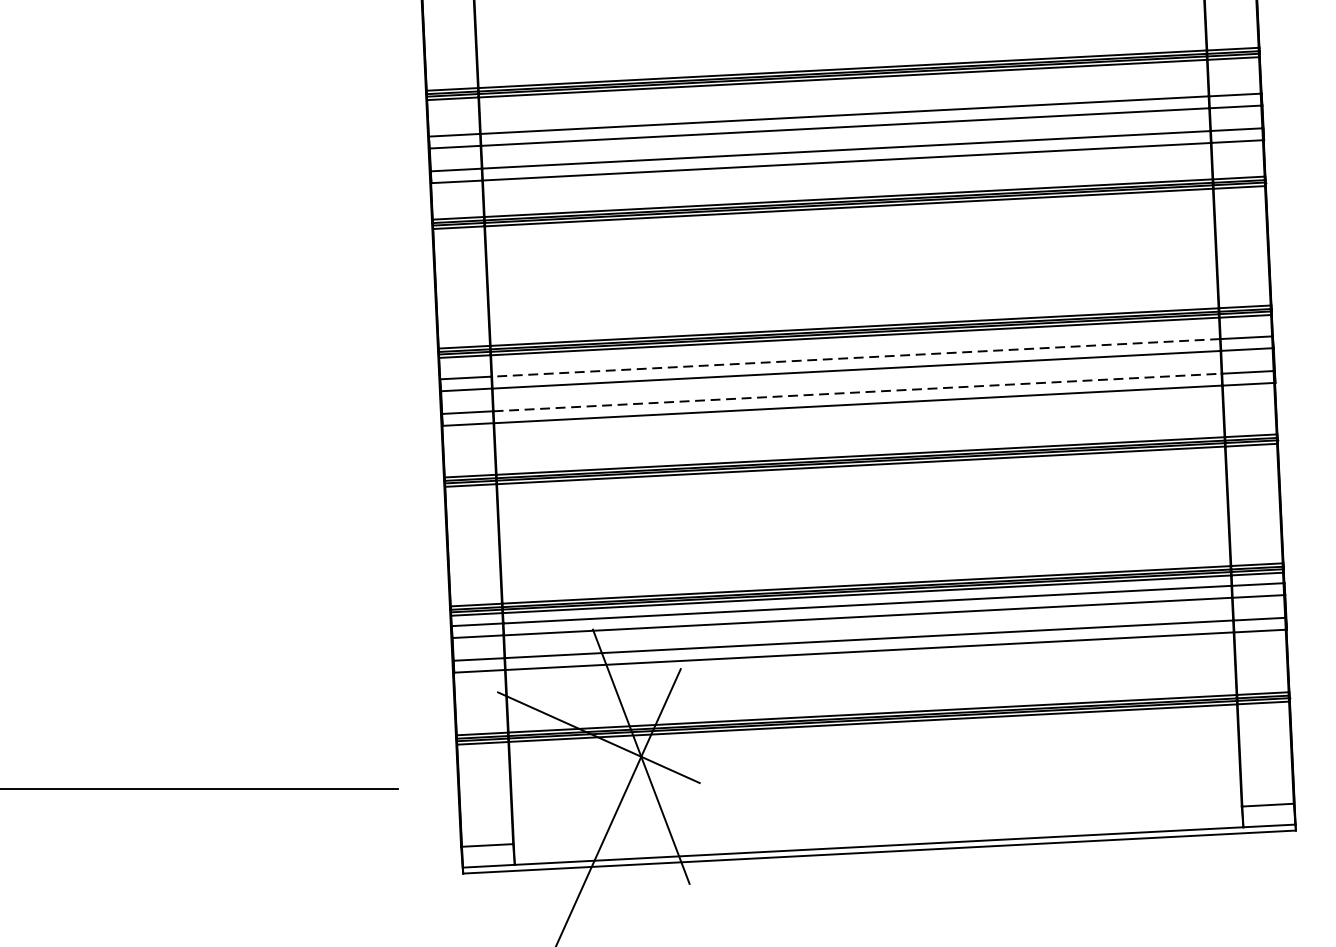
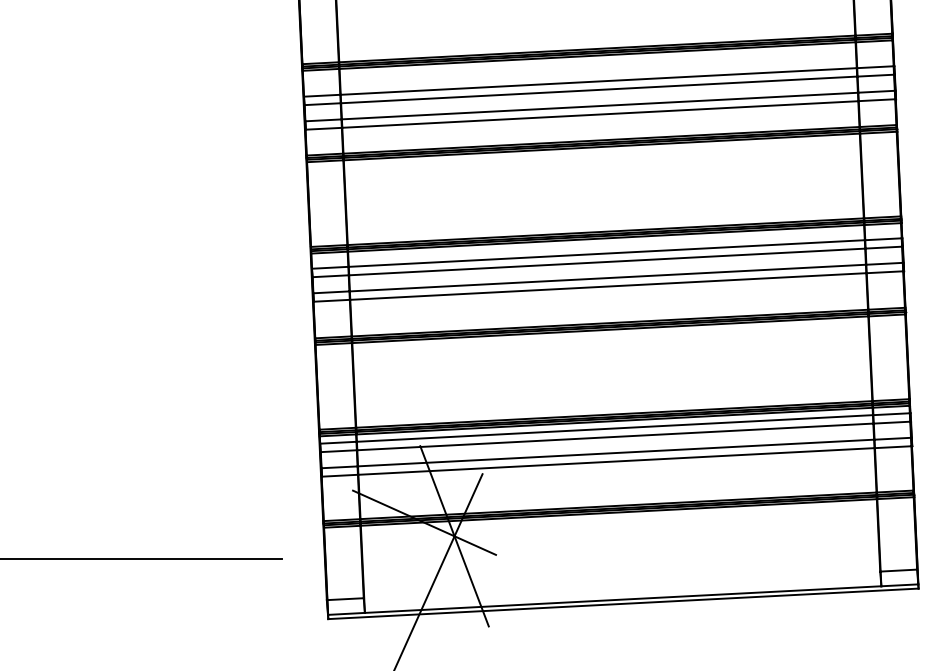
line: (855, 357) -> (606, 253), dashed -> solid
line: (858, 393) -> (608, 278), dashed -> solid

